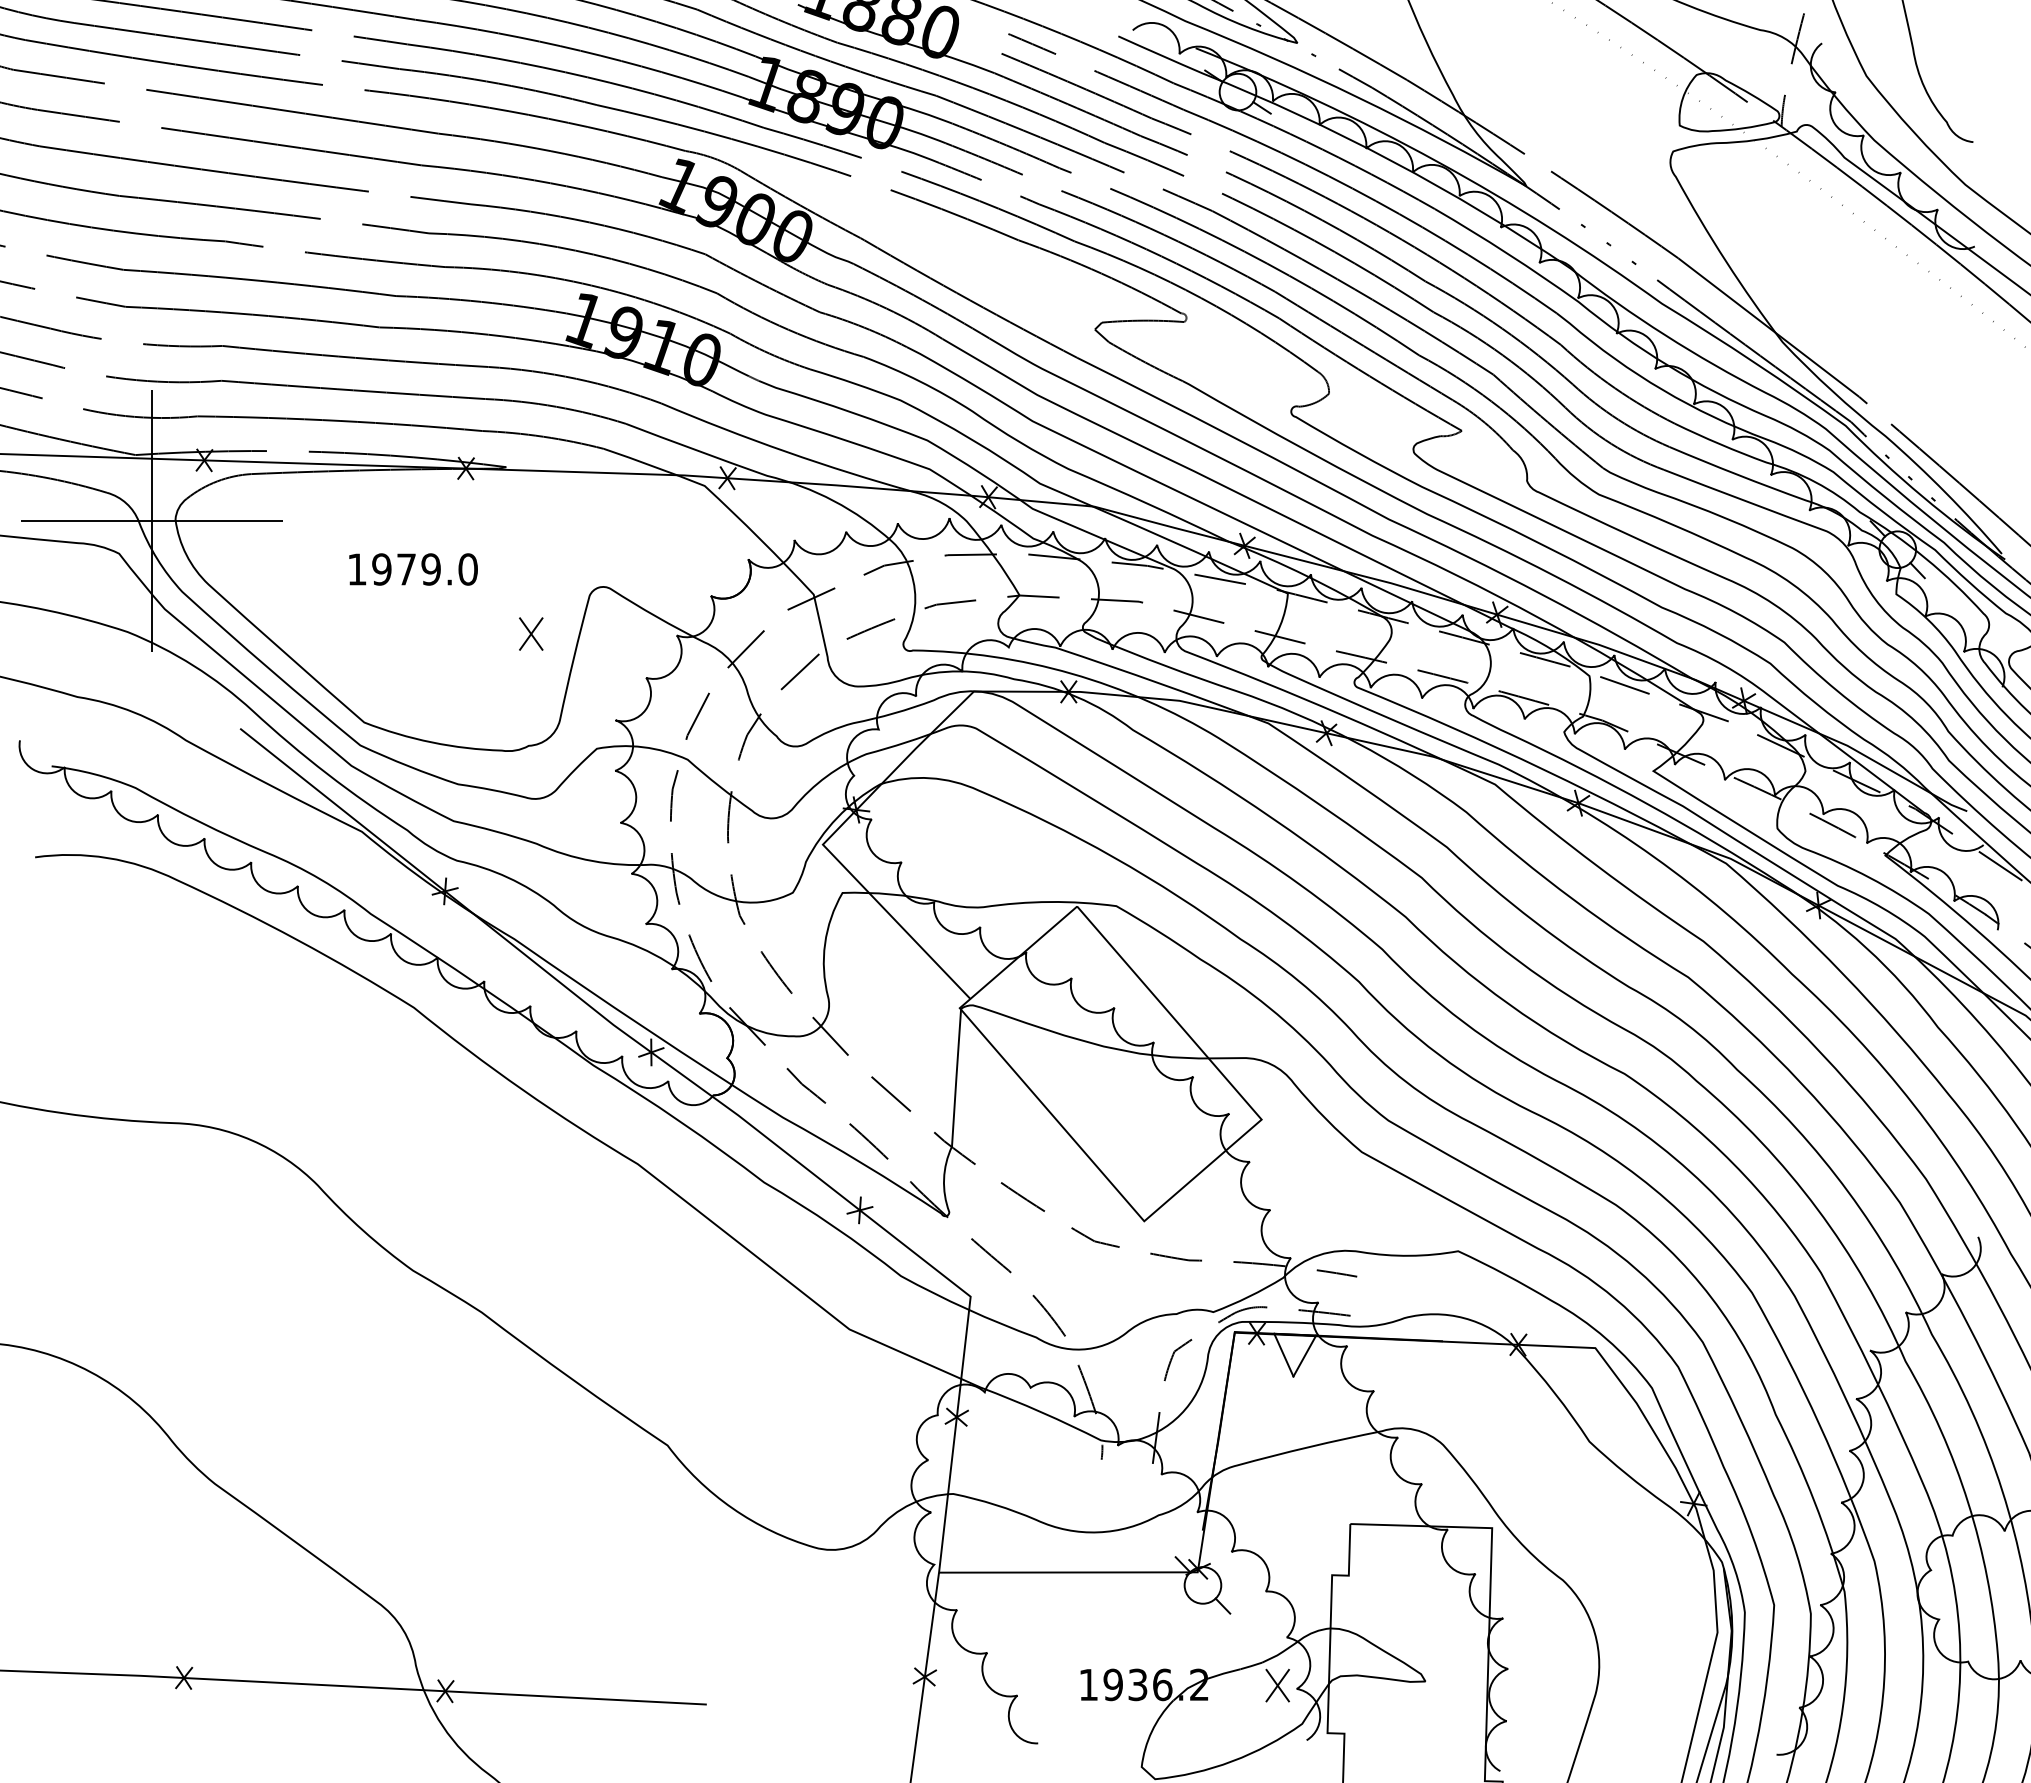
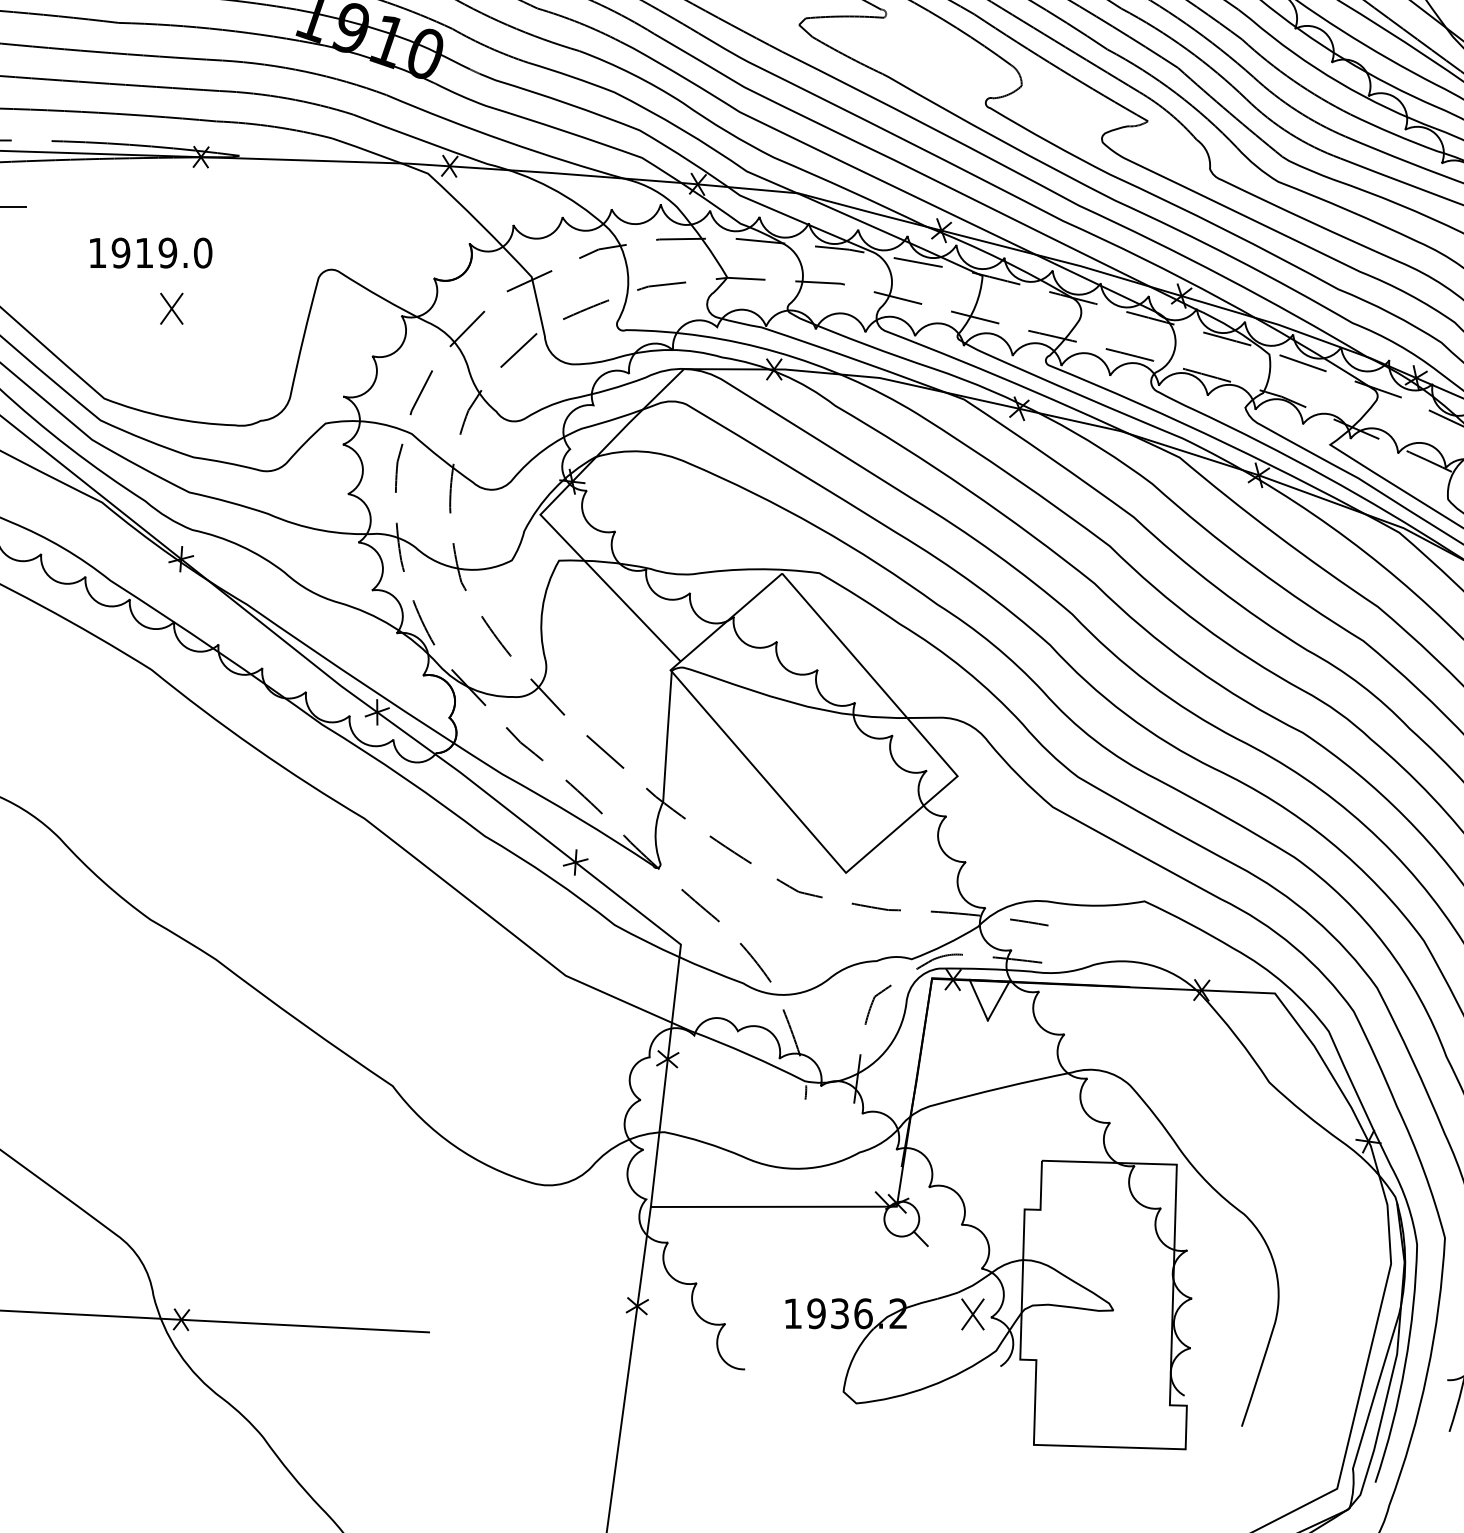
text: (406, 569) -> (144, 253), 1979.0 -> 1919.0
part: (531, 633) -> (172, 308), moved

